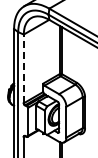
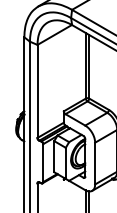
line: (23, 68) -> (37, 90), dashed -> solid

